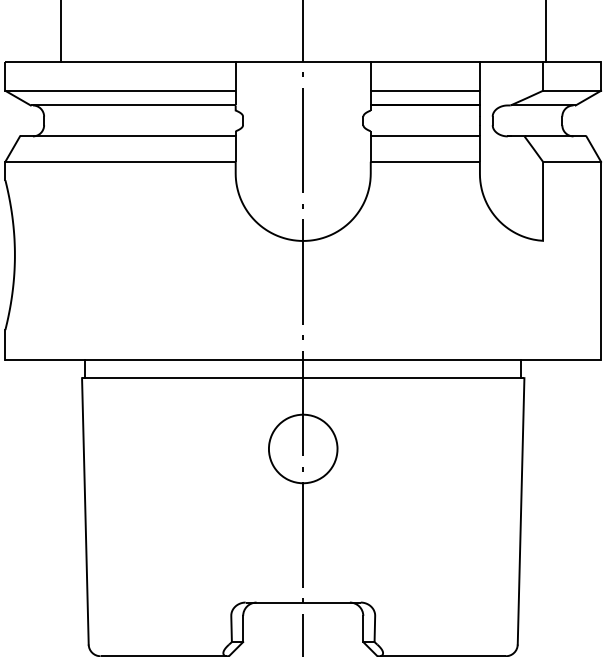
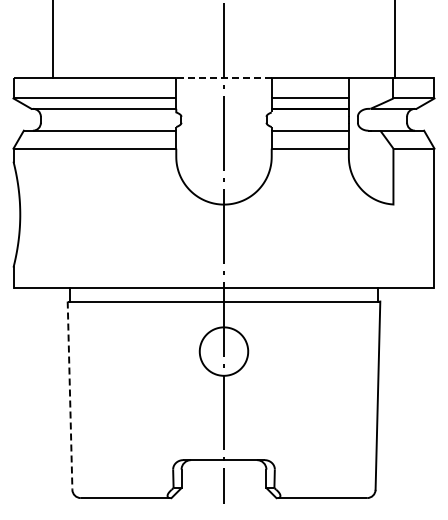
line: (303, 62) -> (224, 78), solid -> dashed
line: (86, 512) -> (70, 396), solid -> dashed

